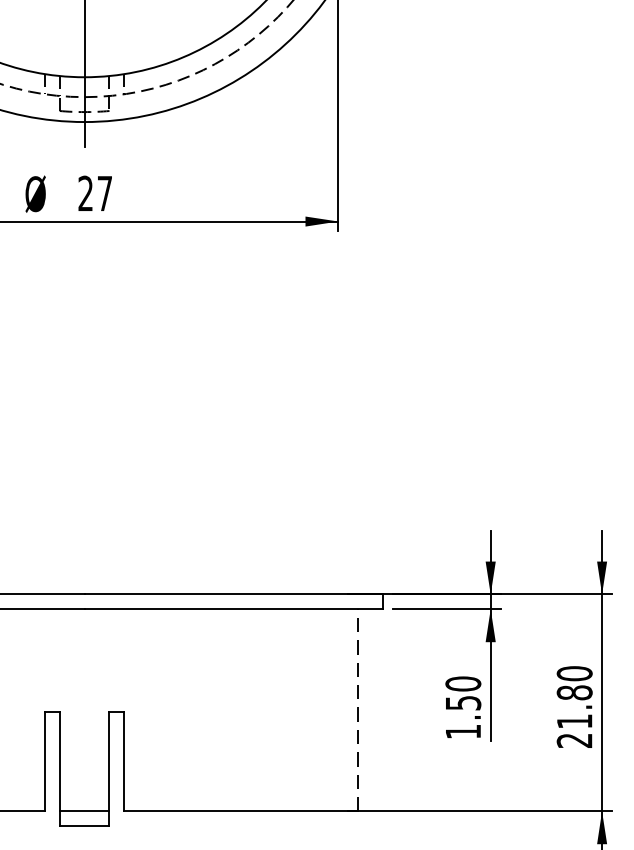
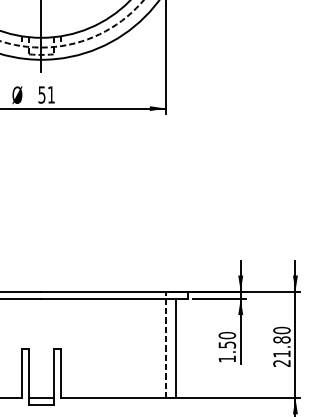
text: (94, 192) -> (46, 94), 27 -> 51
line: (337, 702) -> (165, 344), added
line: (357, 710) -> (175, 348), dashed -> solid

